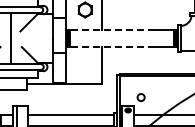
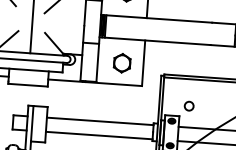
line: (110, 29) -> (156, 18), dashed -> solid
line: (110, 47) -> (155, 41), dashed -> solid
part: (84, 66) -> (121, 62), added

